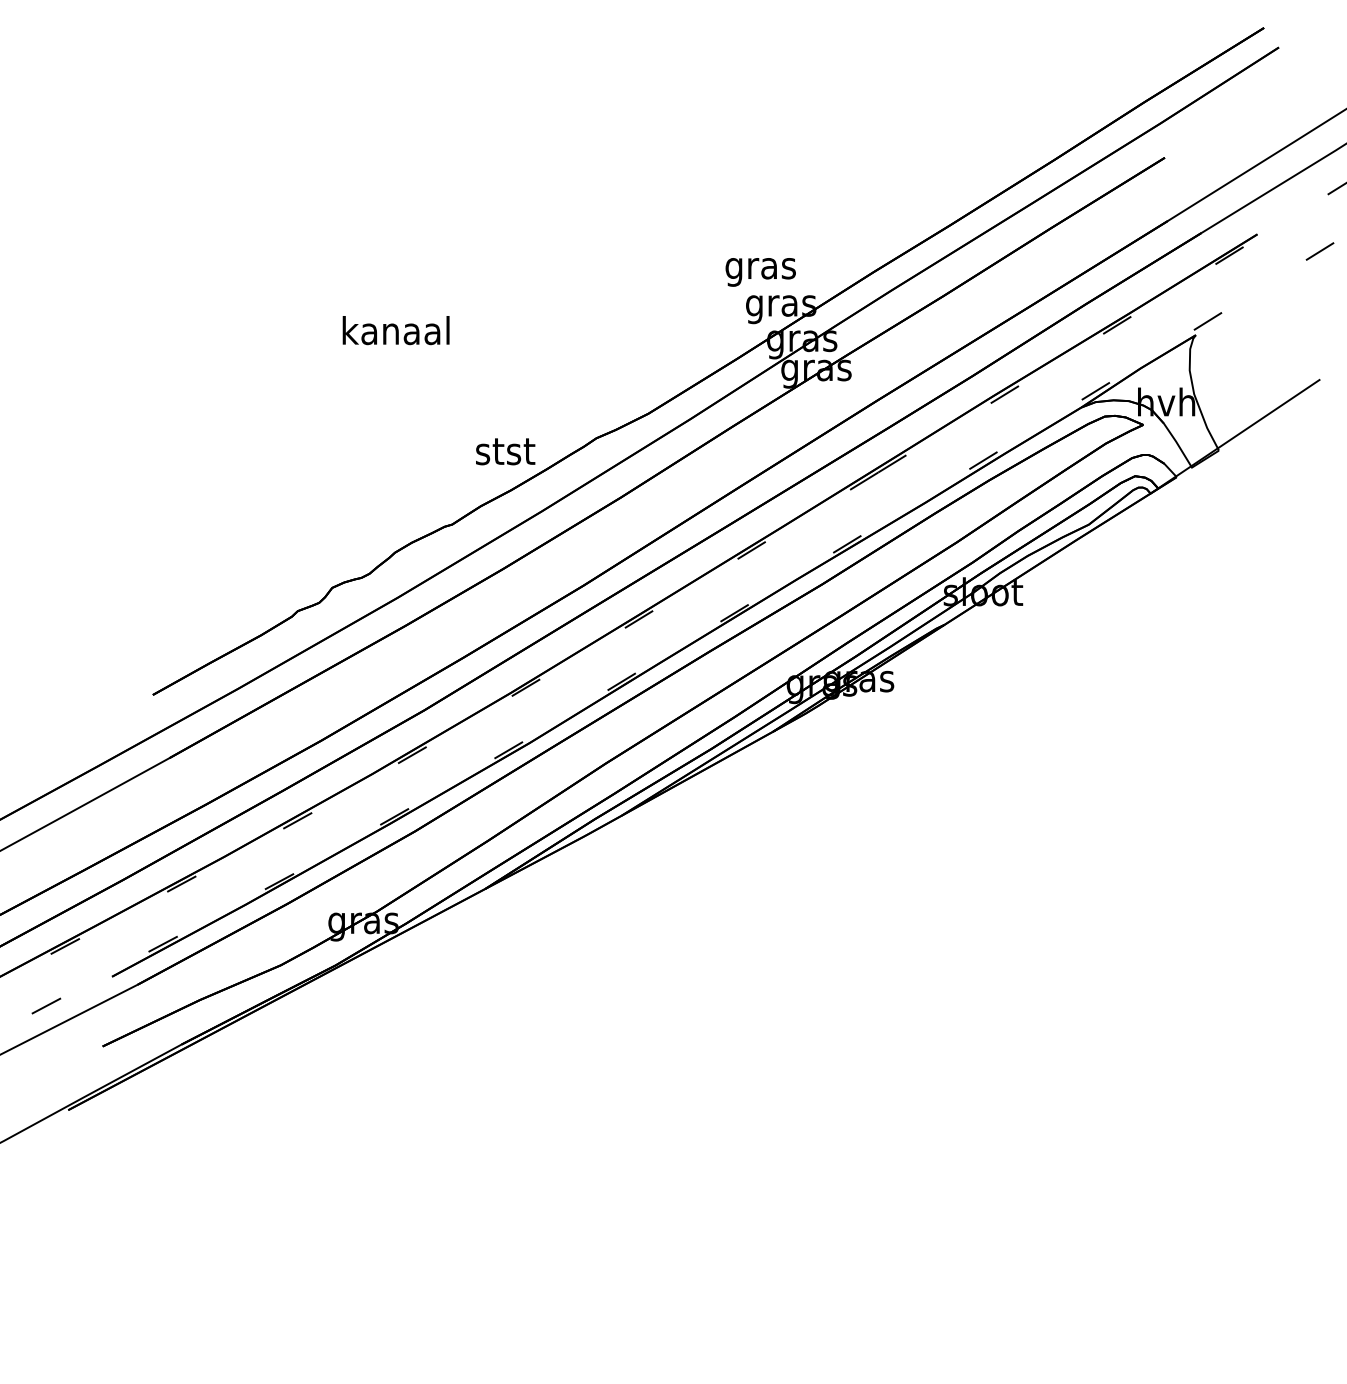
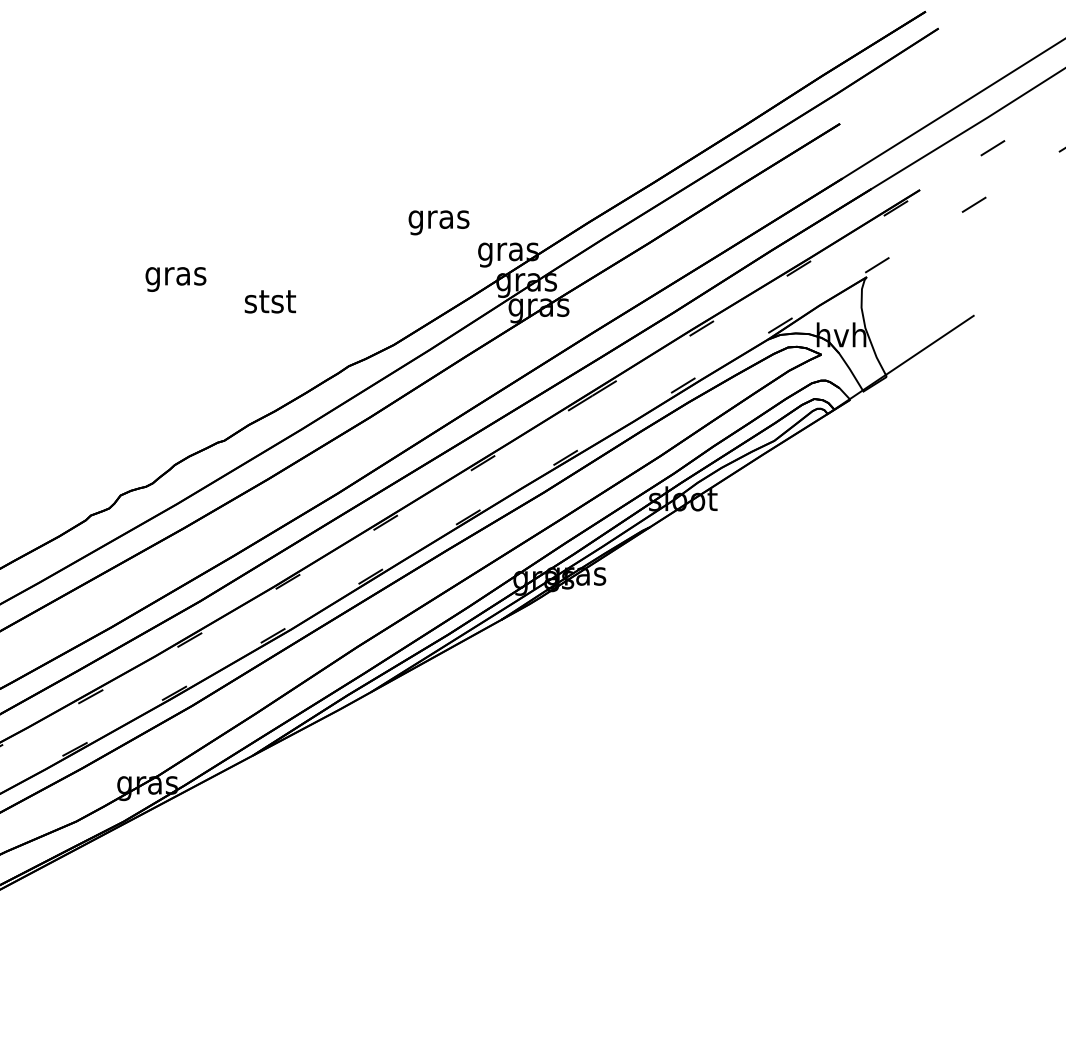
text: (760, 272) -> (438, 222), moved
text: (395, 334) -> (175, 276), kanaal -> gras
text: (505, 451) -> (270, 301), moved

